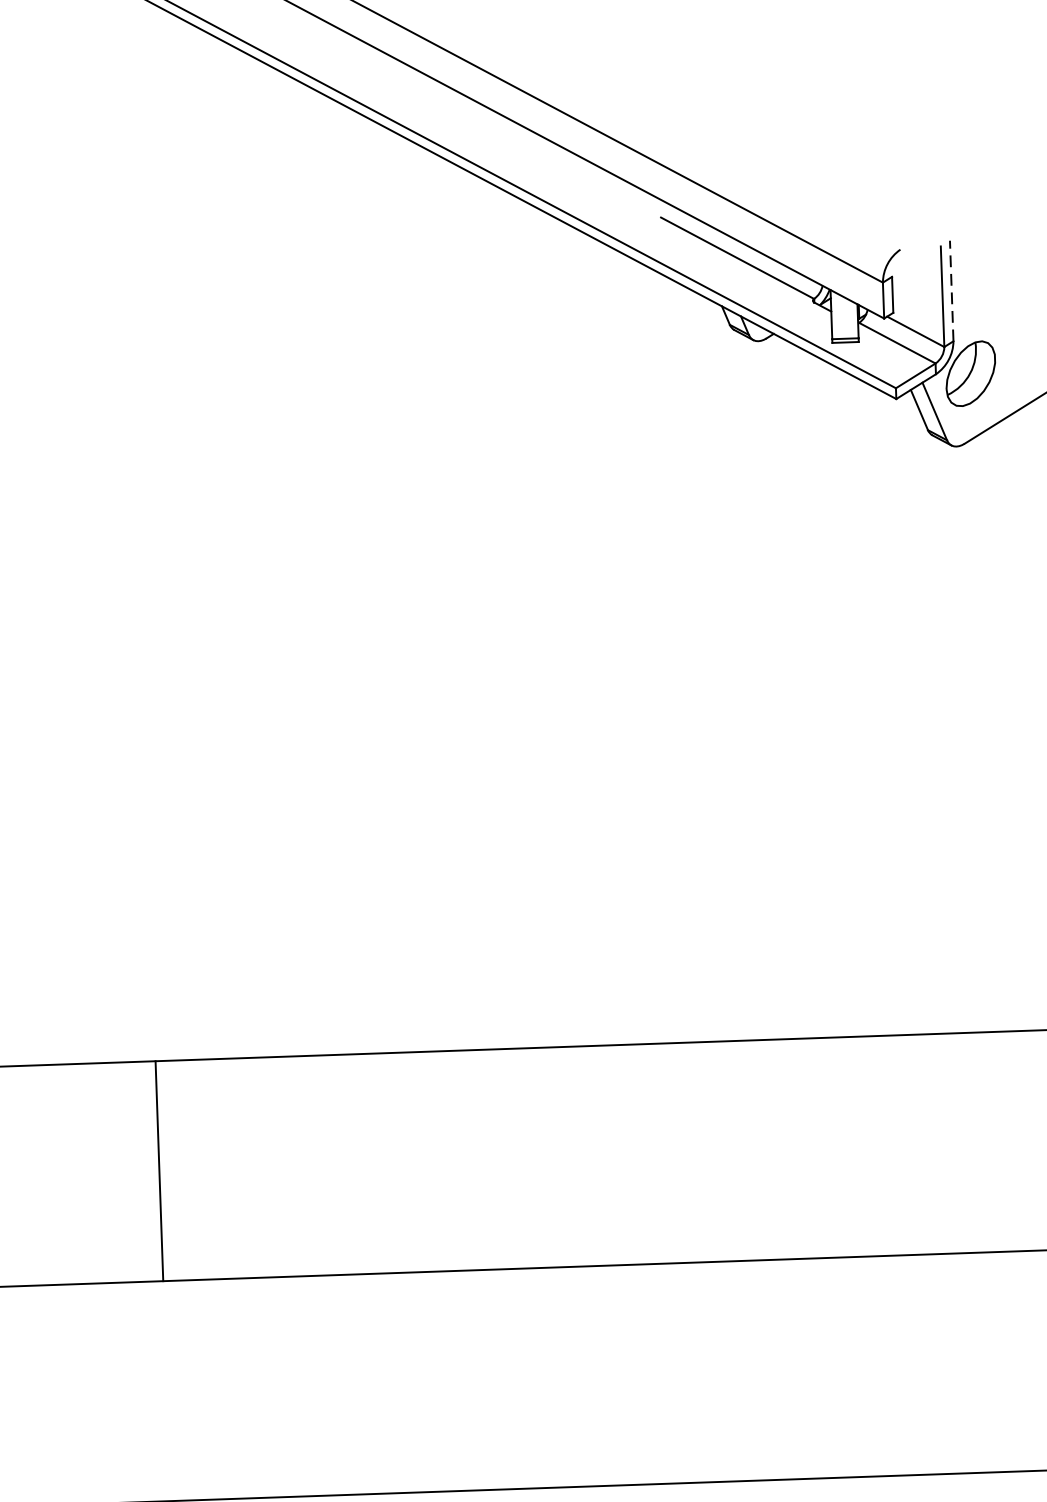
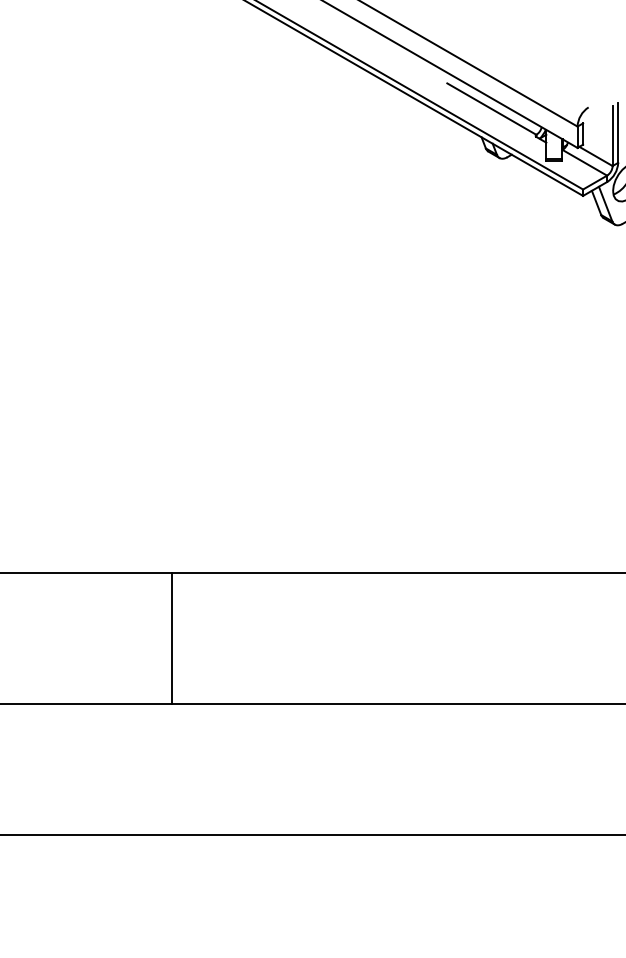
line: (952, 291) -> (618, 133), dashed -> solid
line: (160, 1170) -> (172, 638), moved

